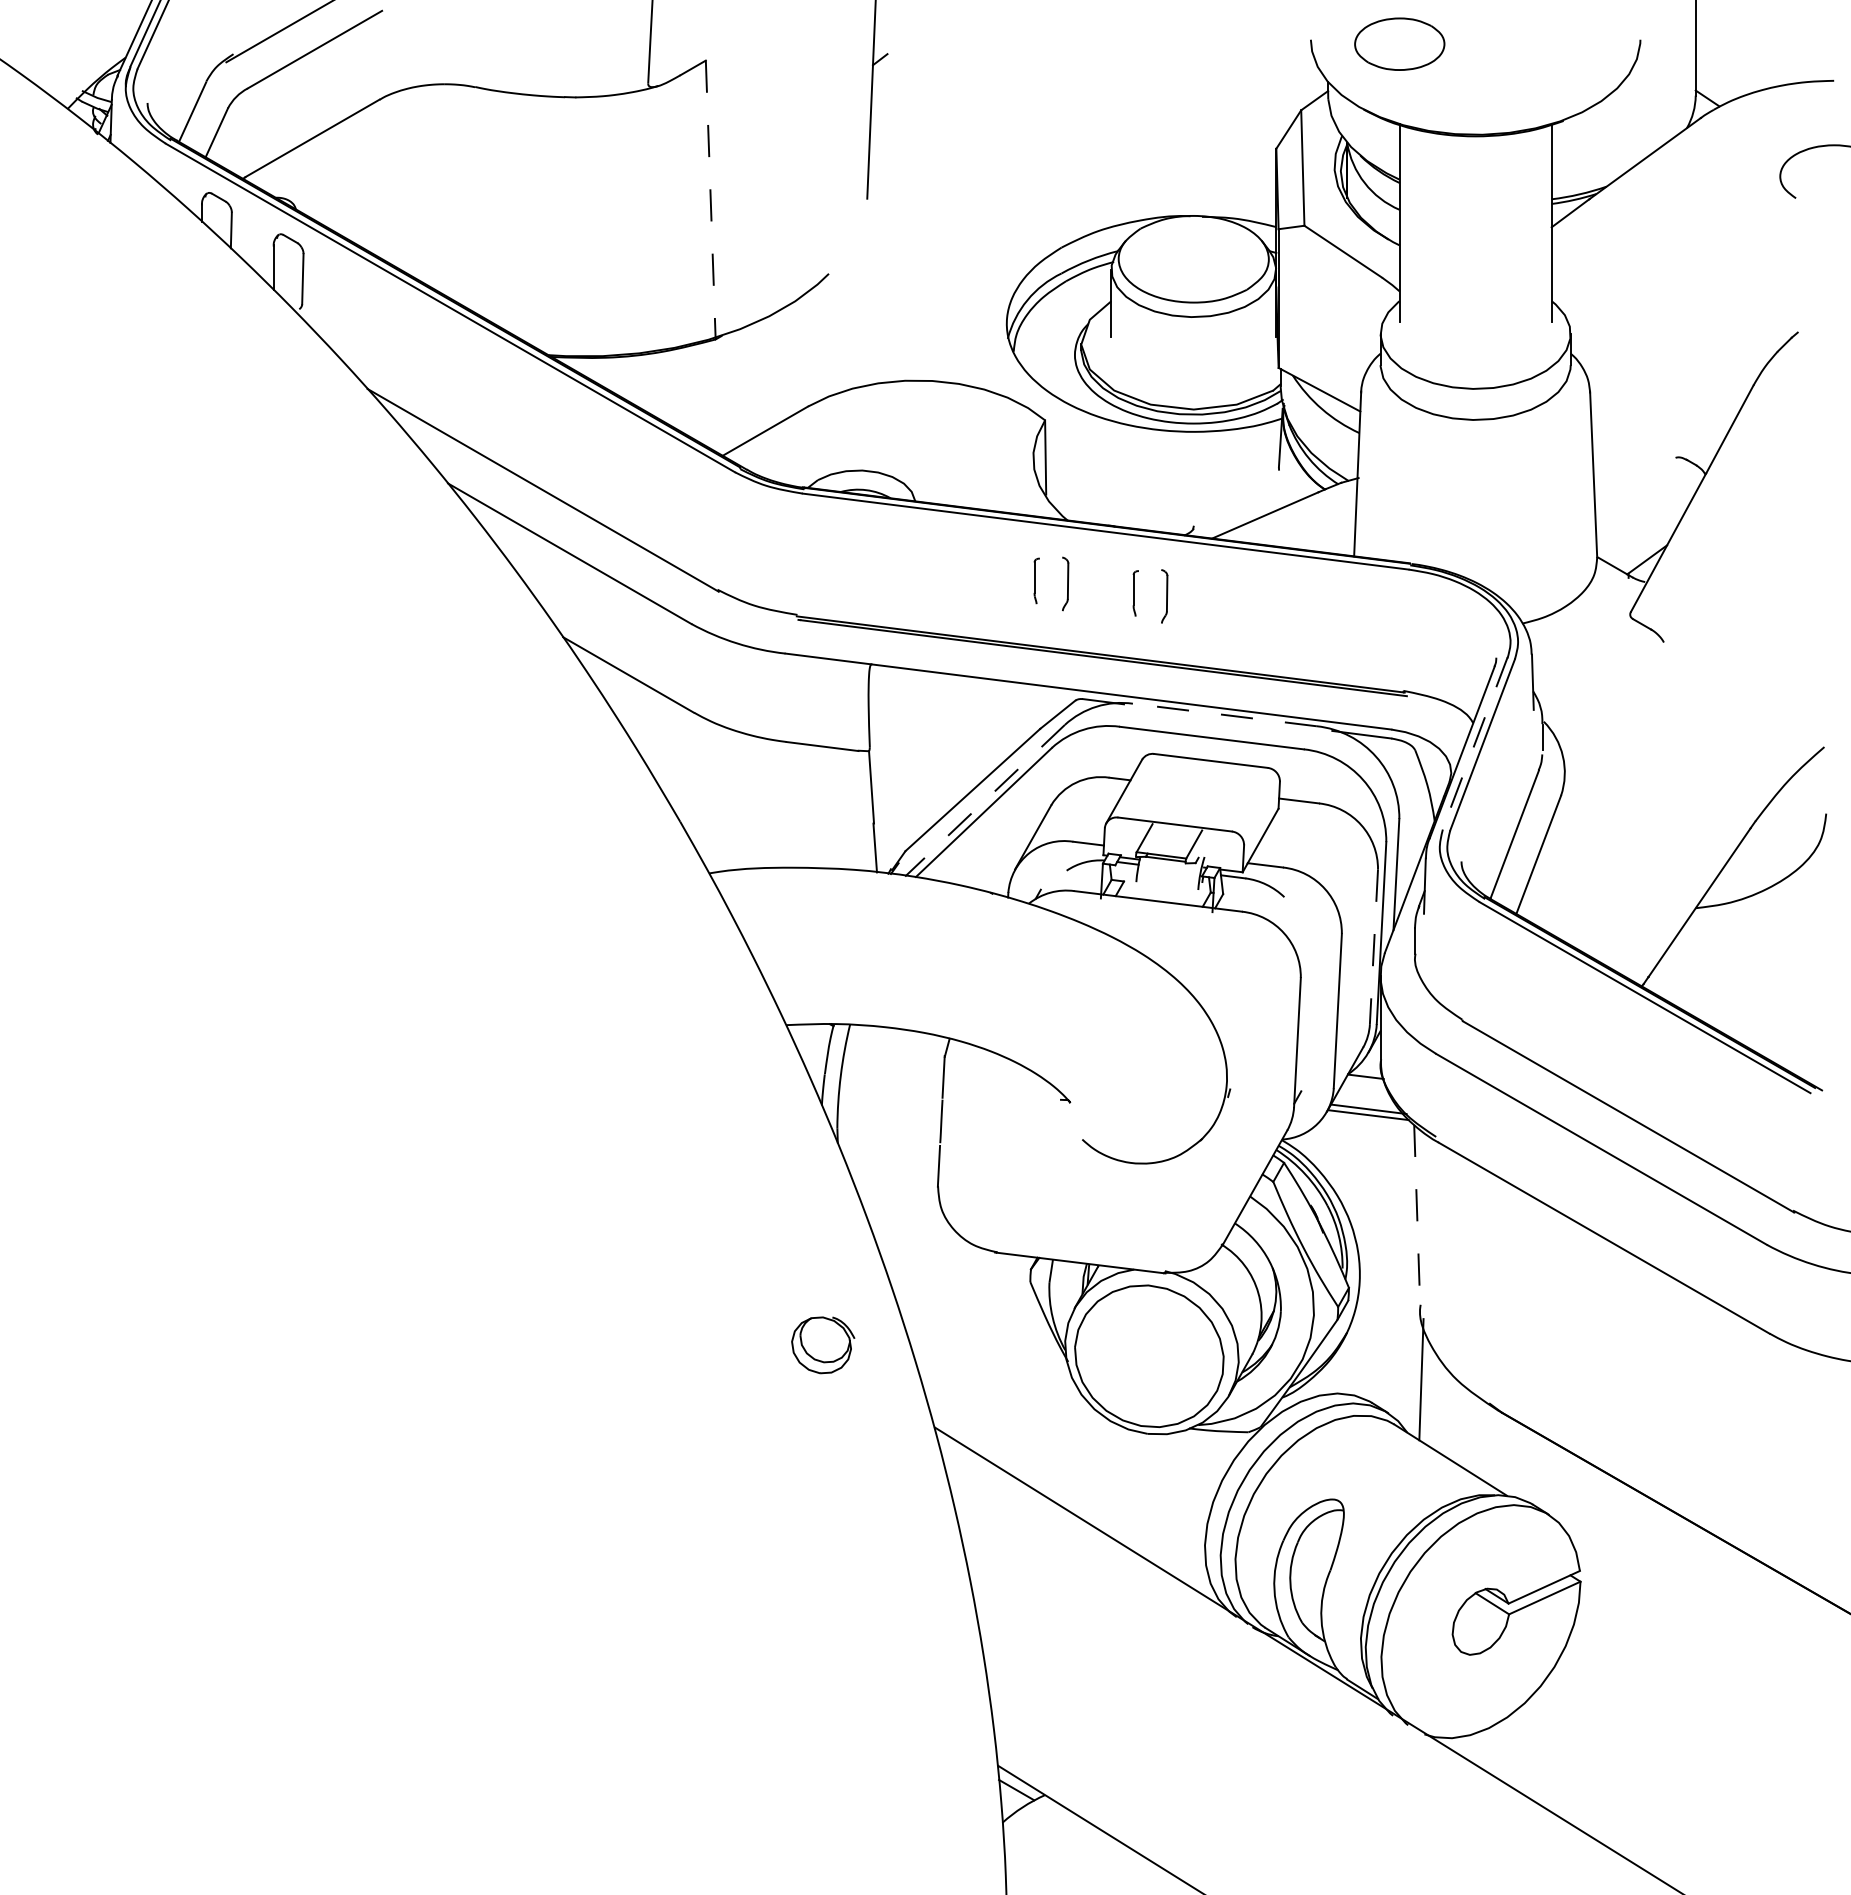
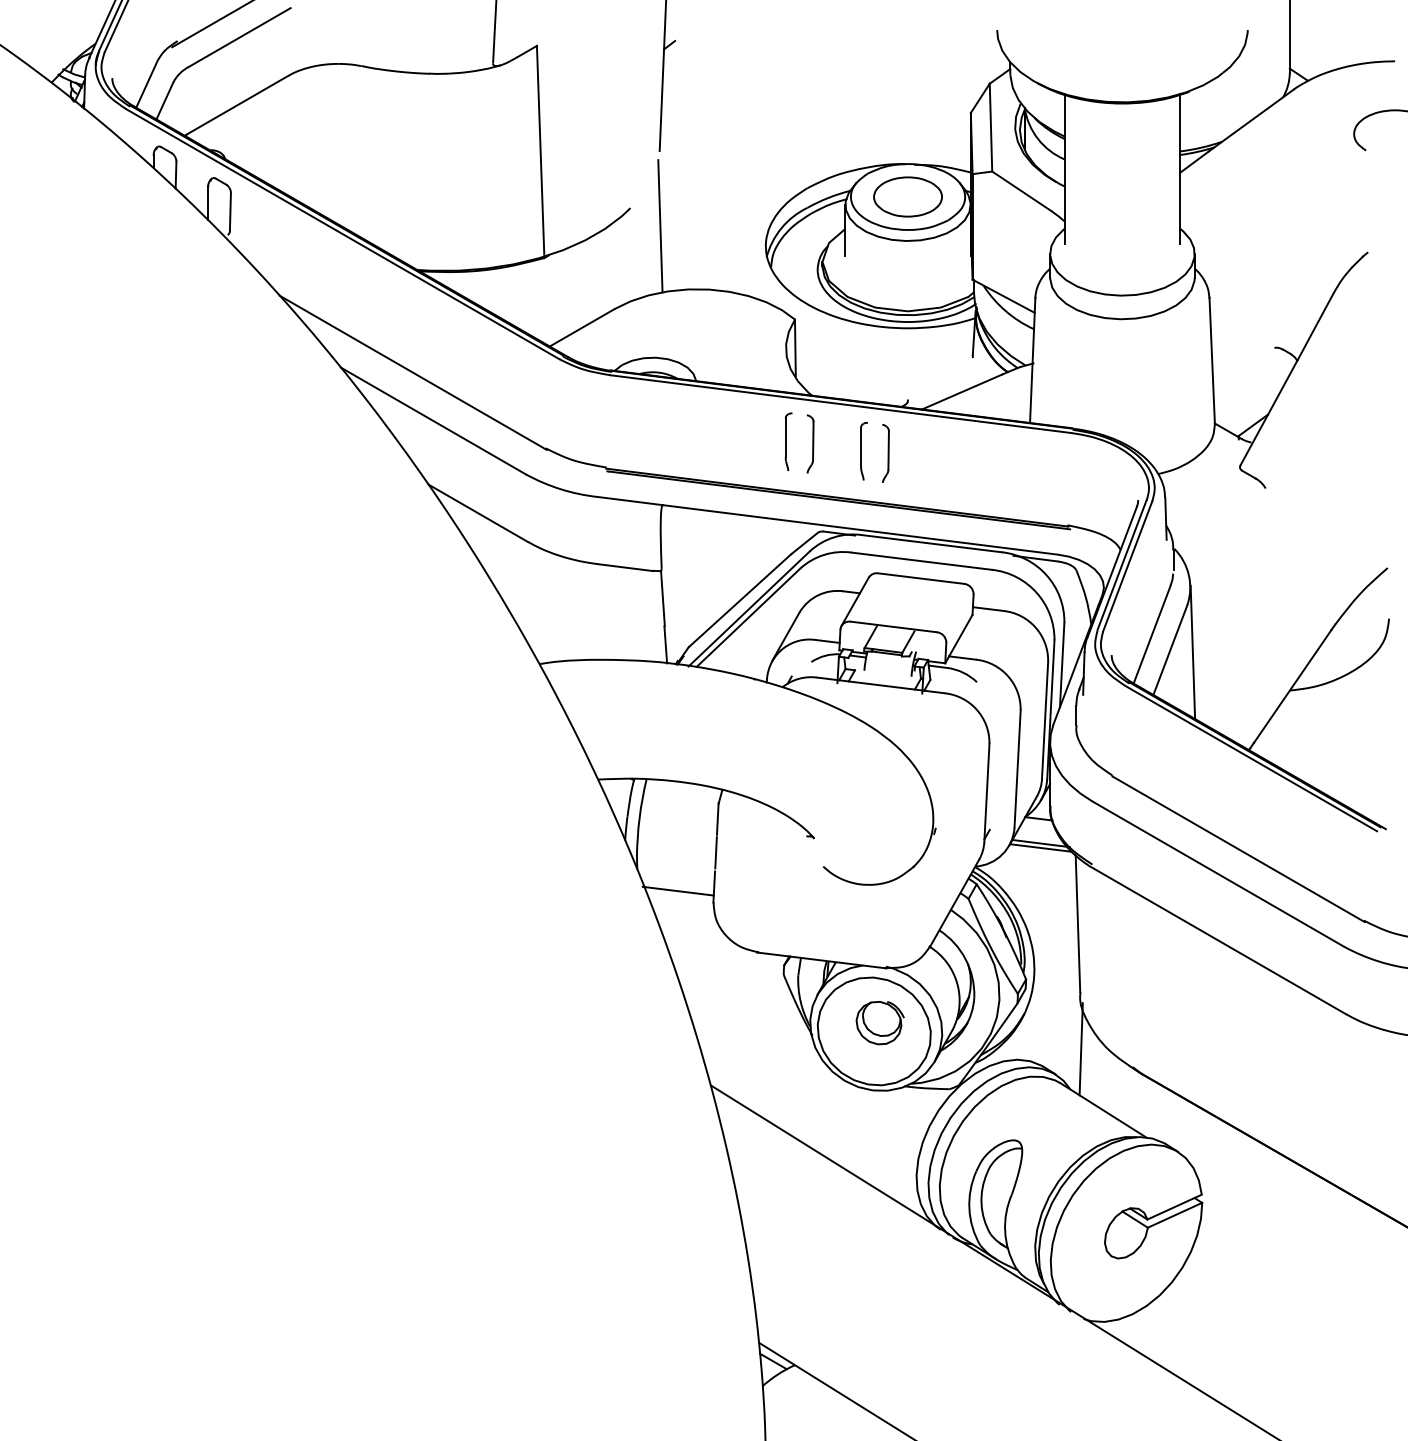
part: (1399, 43) -> (907, 196), moved
line: (710, 200) -> (540, 152), dashed -> solid
line: (867, 297) -> (659, 226), added
part: (1036, 580) -> (788, 441), size x1.67
part: (1065, 583) -> (810, 443), size x1.43
part: (1135, 593) -> (863, 451), size x1.67
part: (1164, 596) -> (885, 453), size x1.43
line: (1224, 715) -> (931, 544), dashed -> solid
line: (1475, 742) -> (1122, 564), dashed -> solid
line: (984, 801) -> (748, 609), dashed -> solid
line: (1568, 857) -> (1193, 652), added
line: (1373, 947) -> (1044, 720), dashed -> solid
line: (891, 1171) -> (678, 890), added
line: (1417, 1215) -> (1078, 924), dashed -> solid
part: (823, 1345) -> (880, 1023), moved

